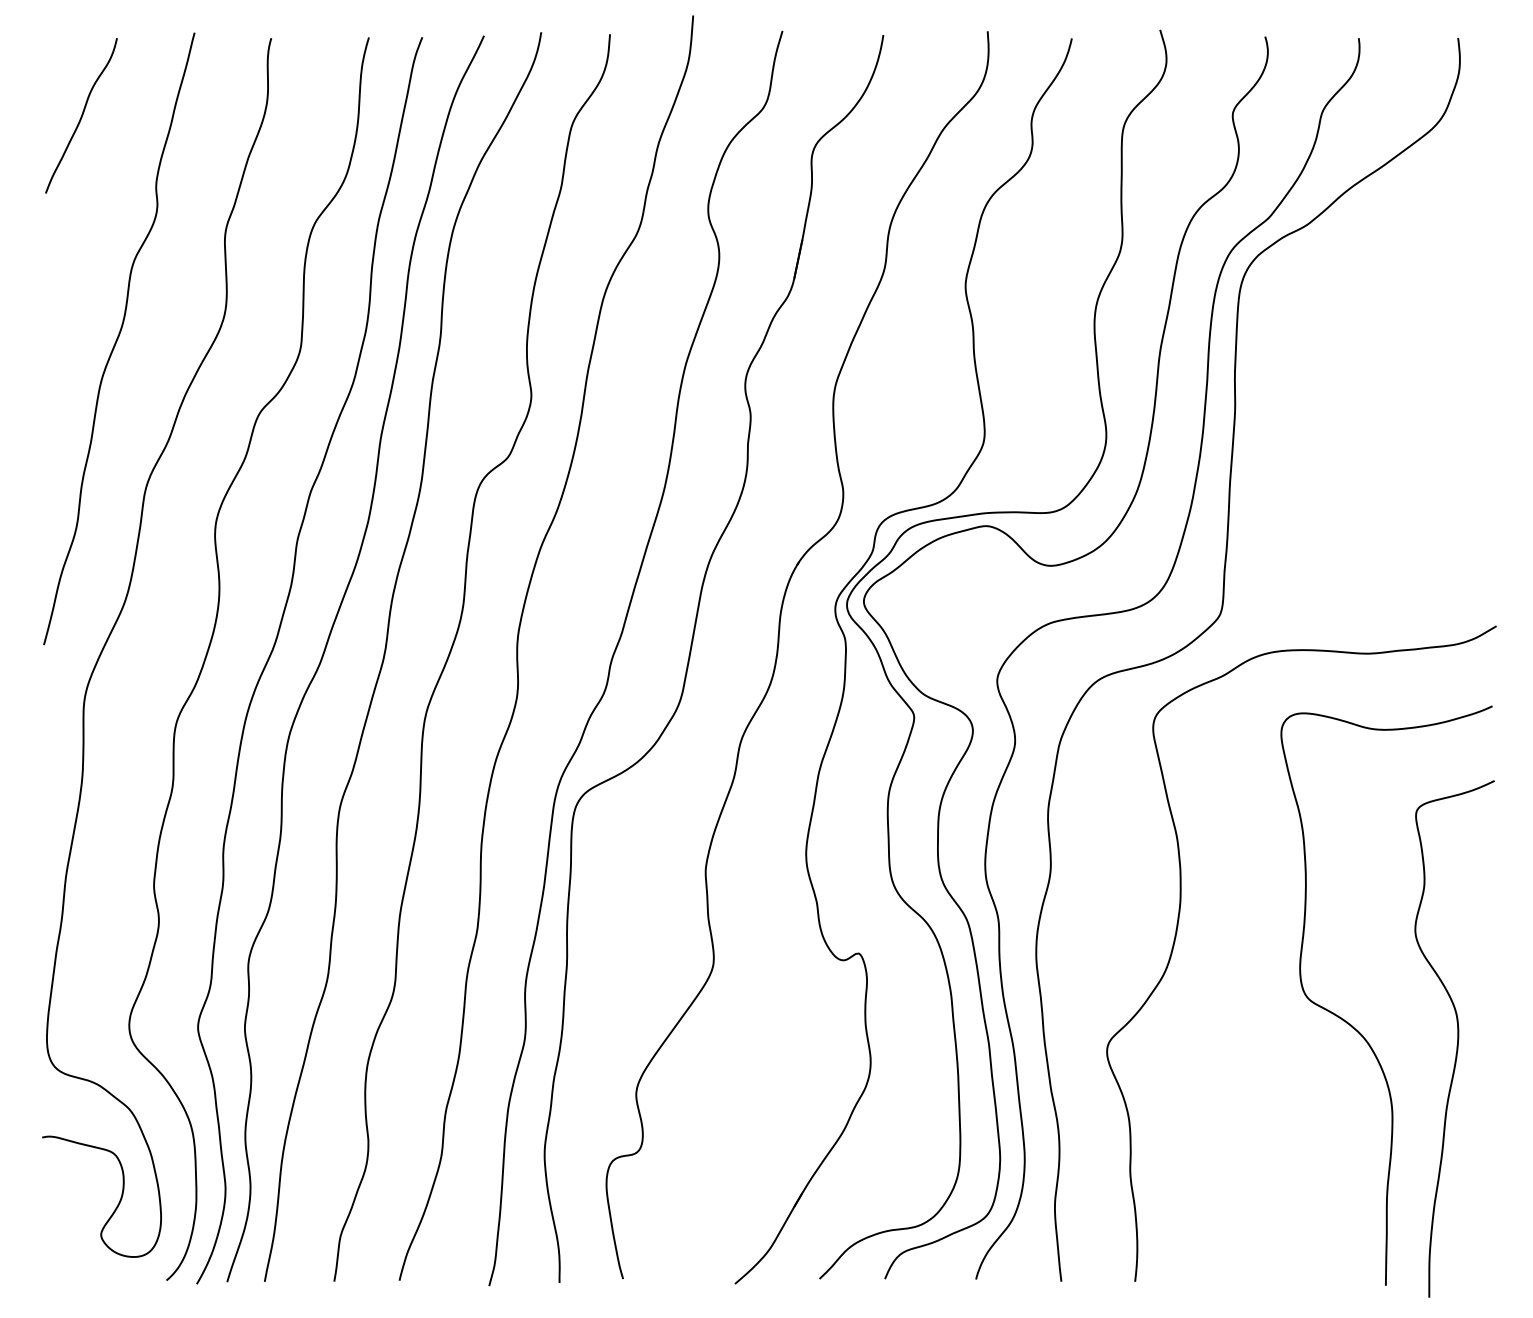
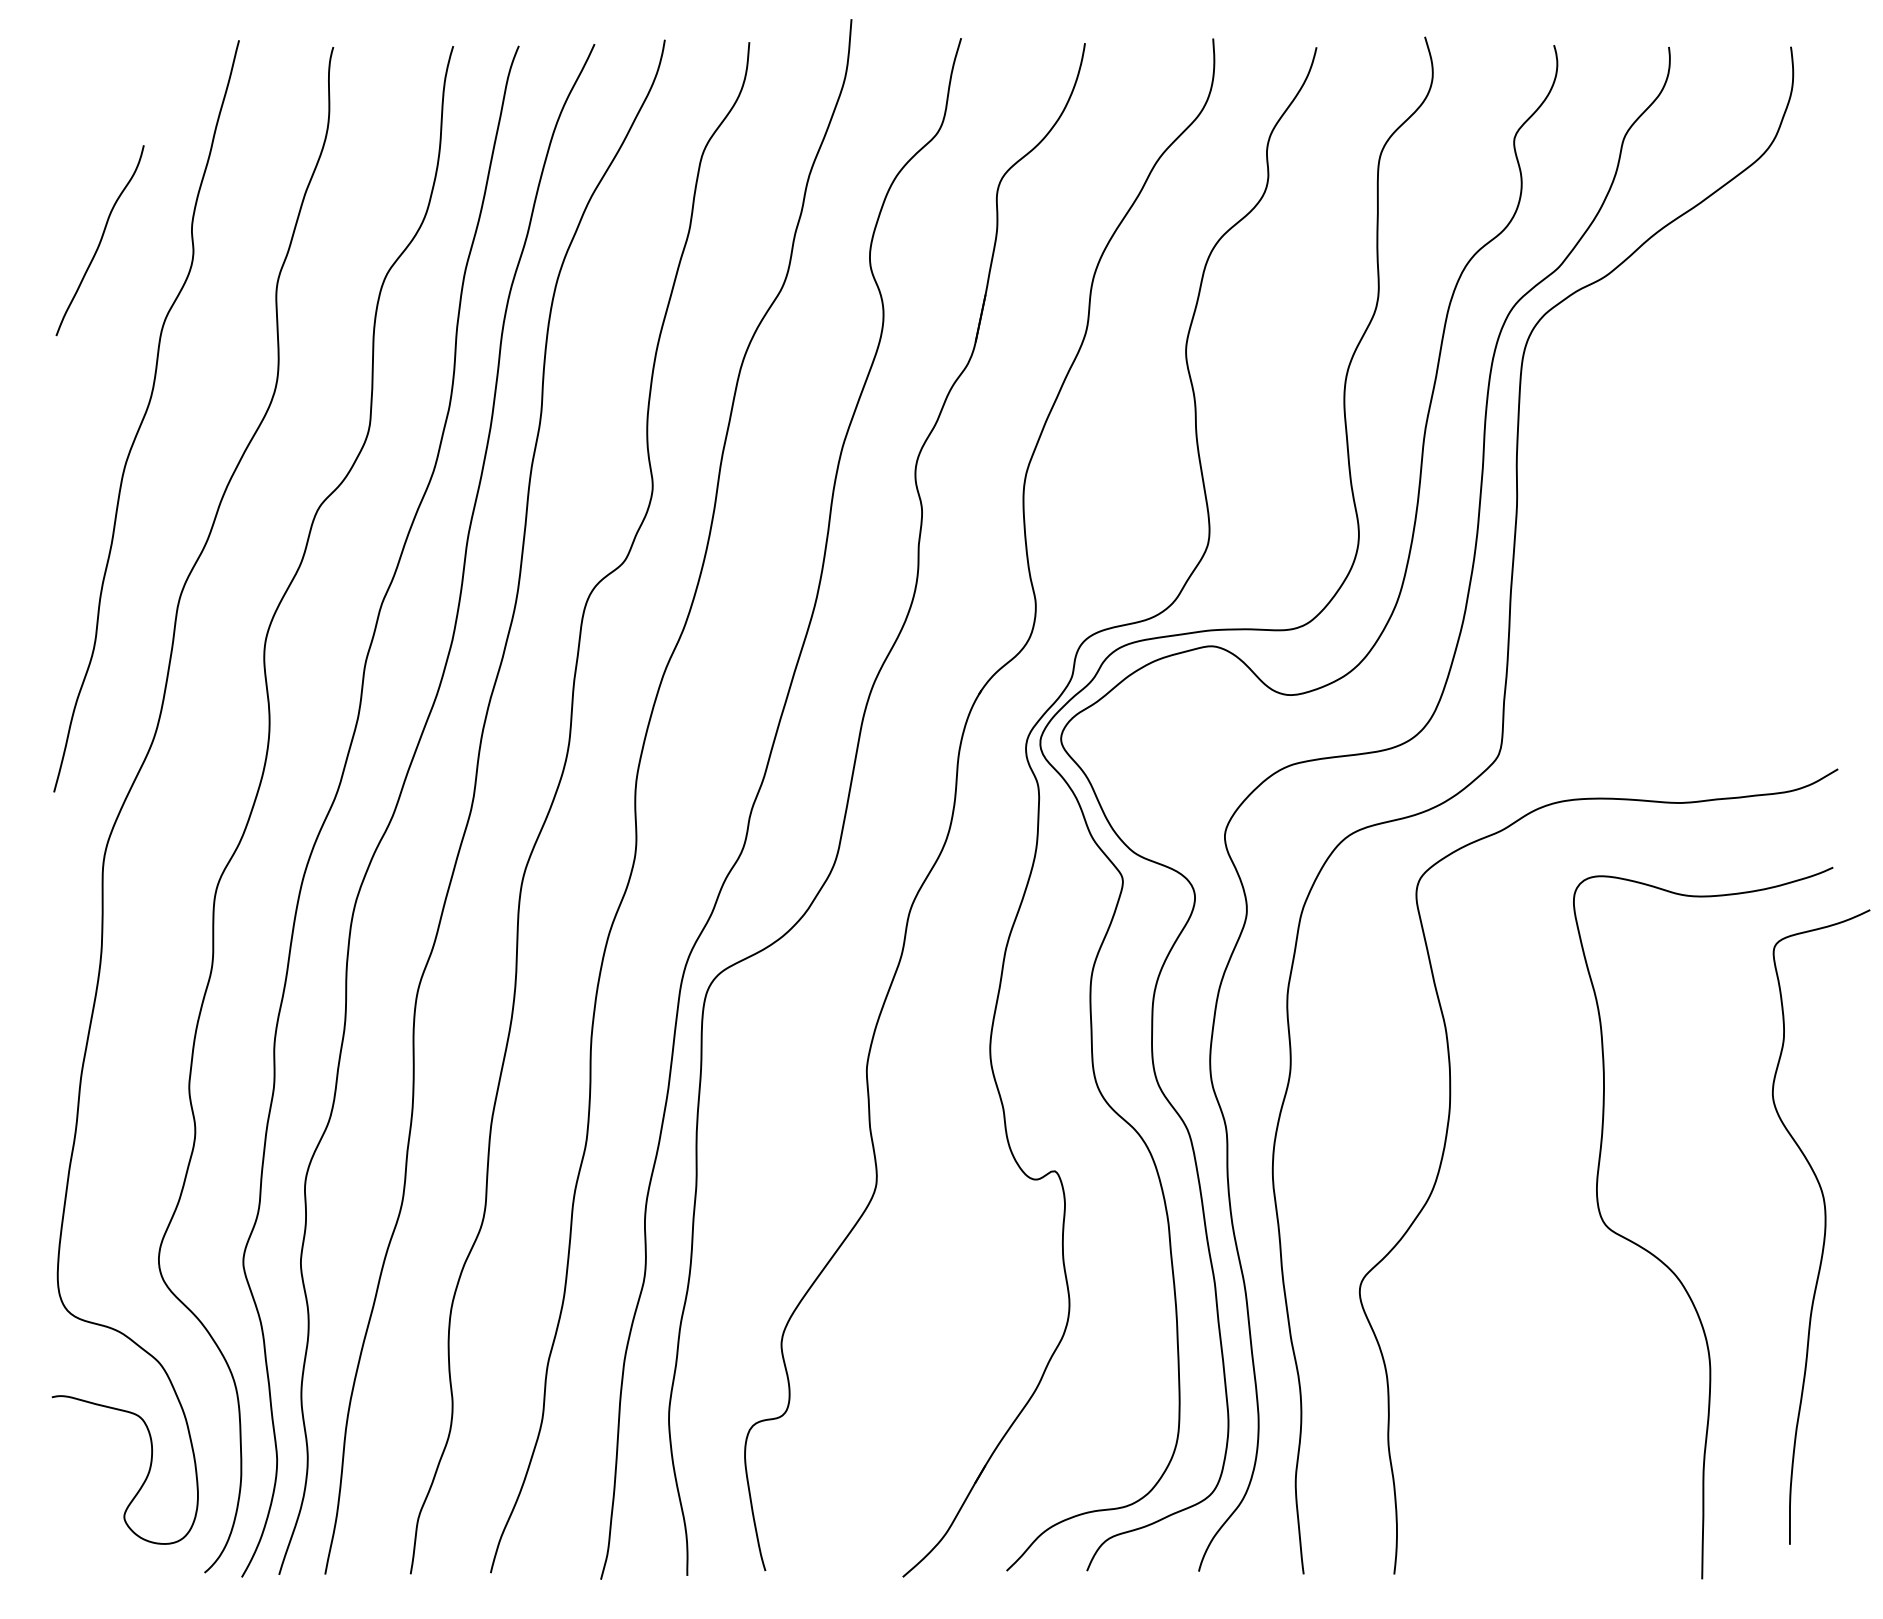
curve: (81, 115) -> (100, 240), moved
curve: (1457, 1038) -> (1824, 1226), moved

